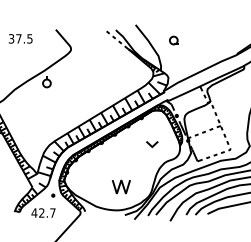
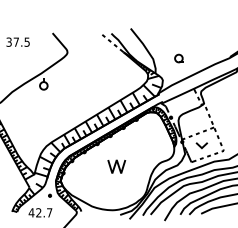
part: (173, 40) -> (178, 58), moved
part: (152, 144) -> (202, 145), moved
part: (120, 186) -> (115, 166), moved

